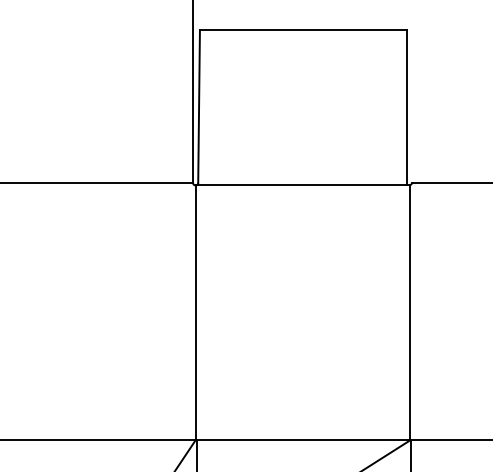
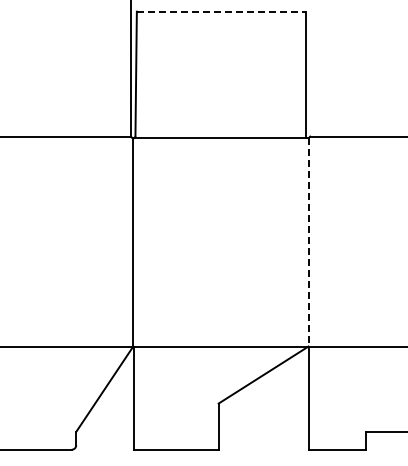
line: (303, 29) -> (221, 11), solid -> dashed
line: (410, 312) -> (308, 242), solid -> dashed

